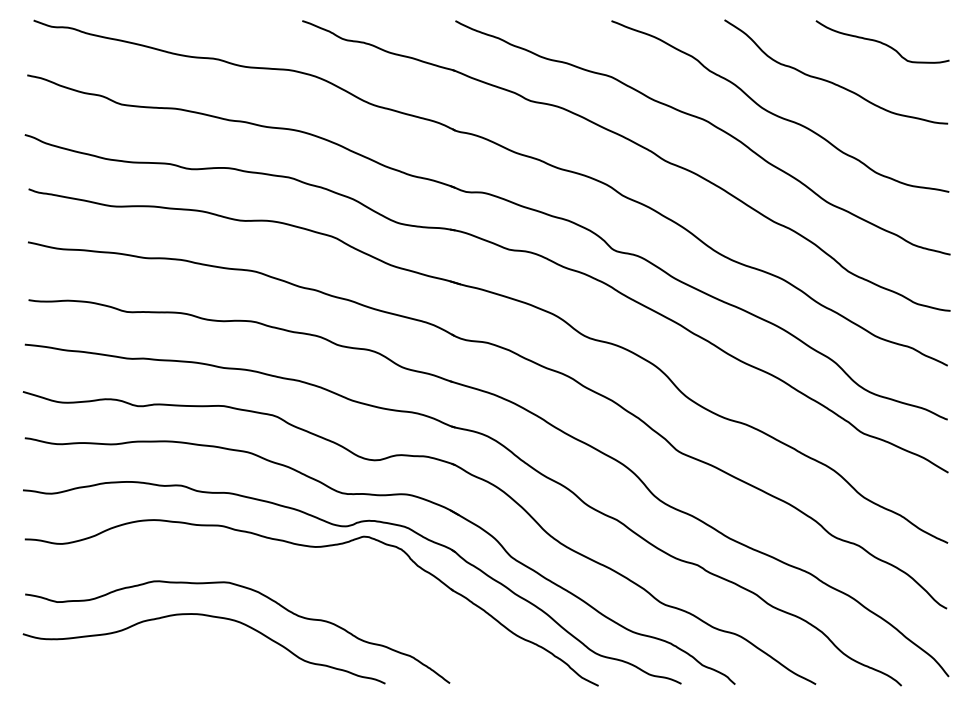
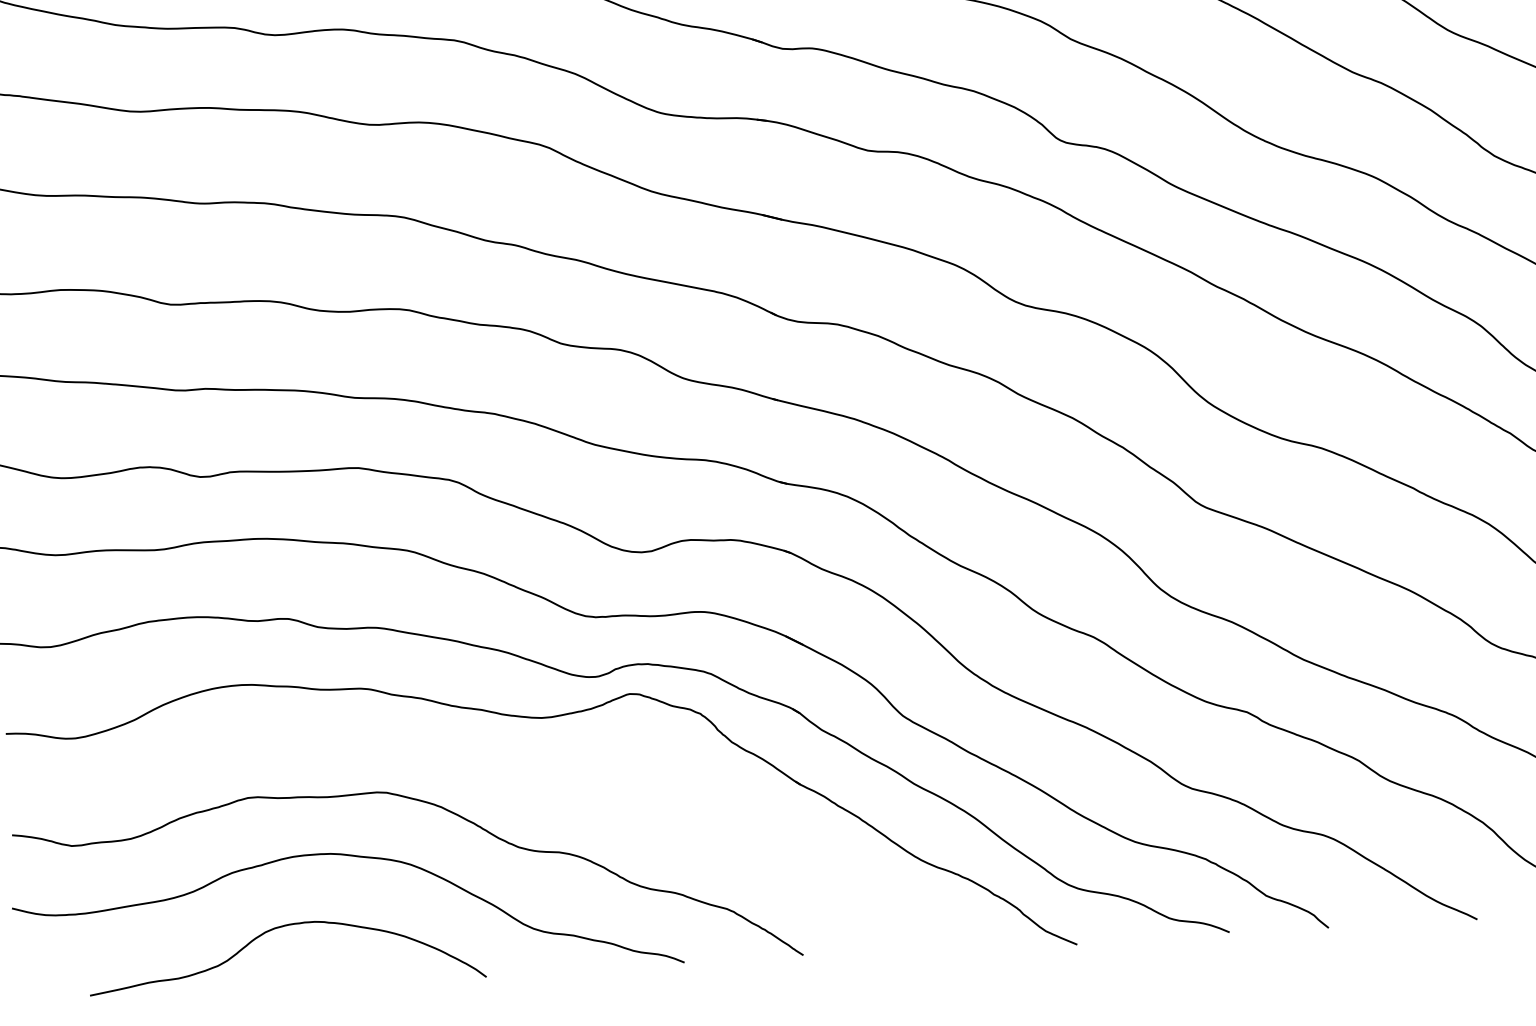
curve: (167, 653) -> (280, 929), added

